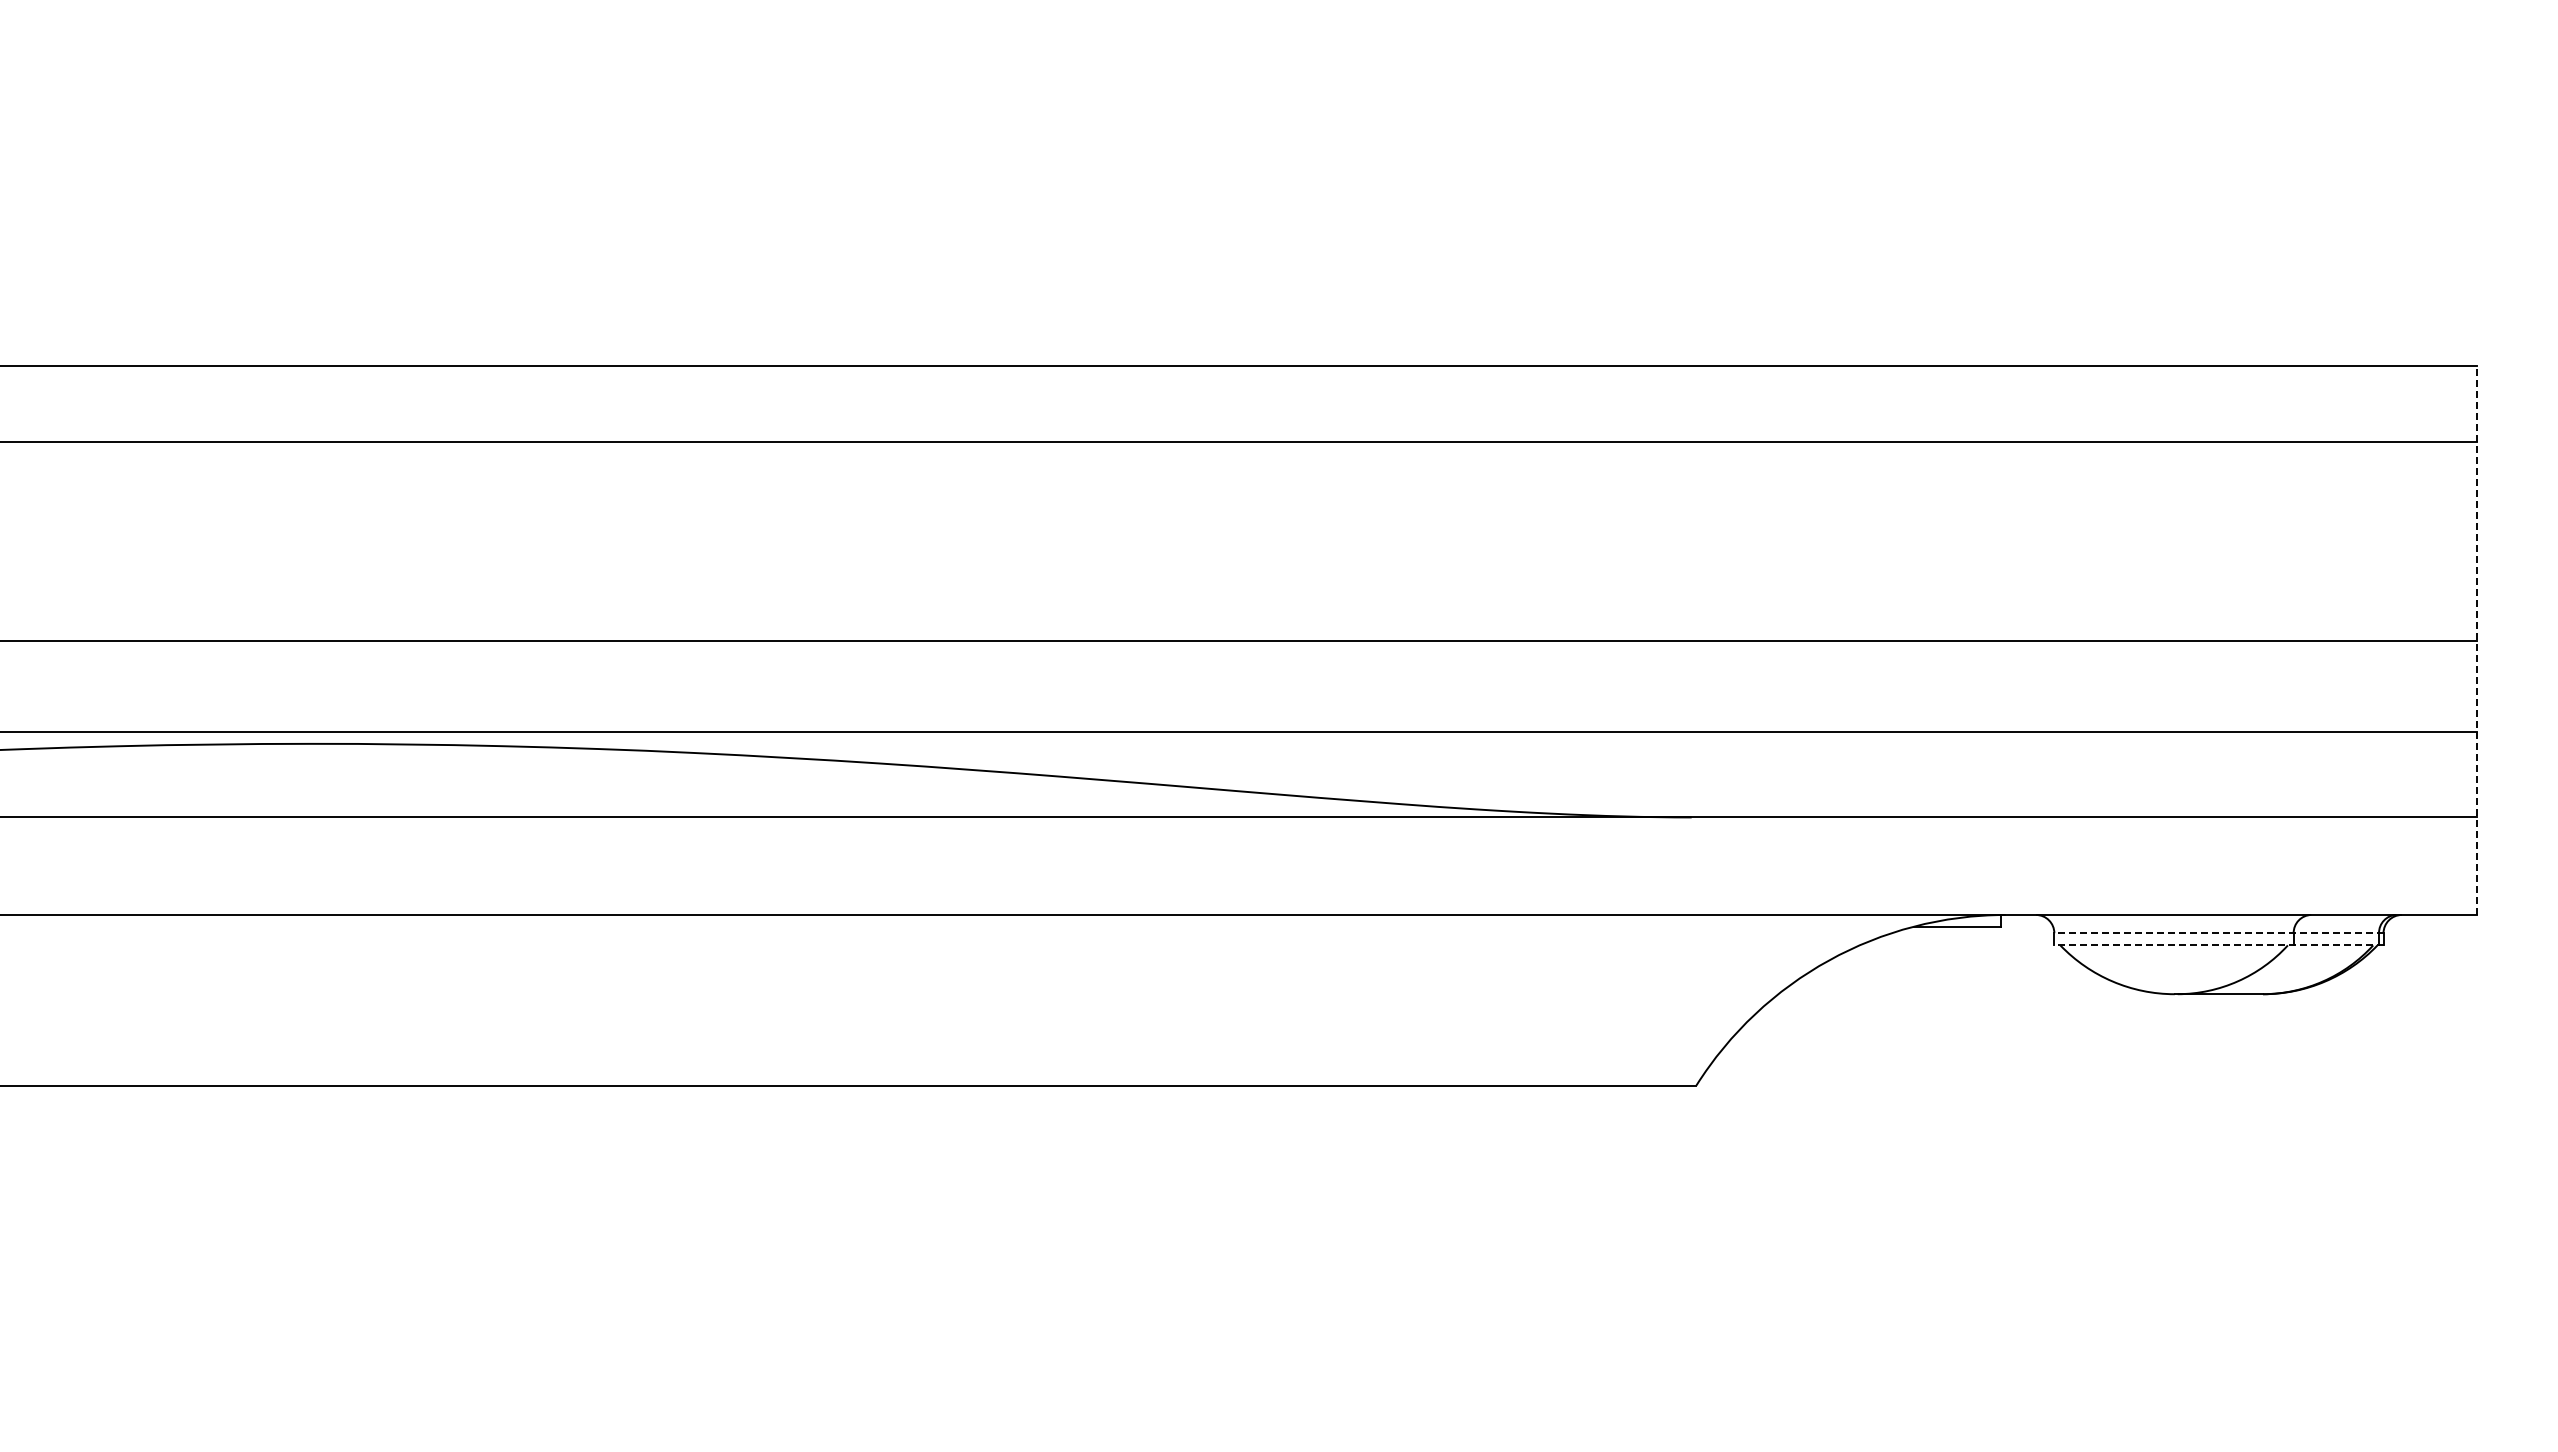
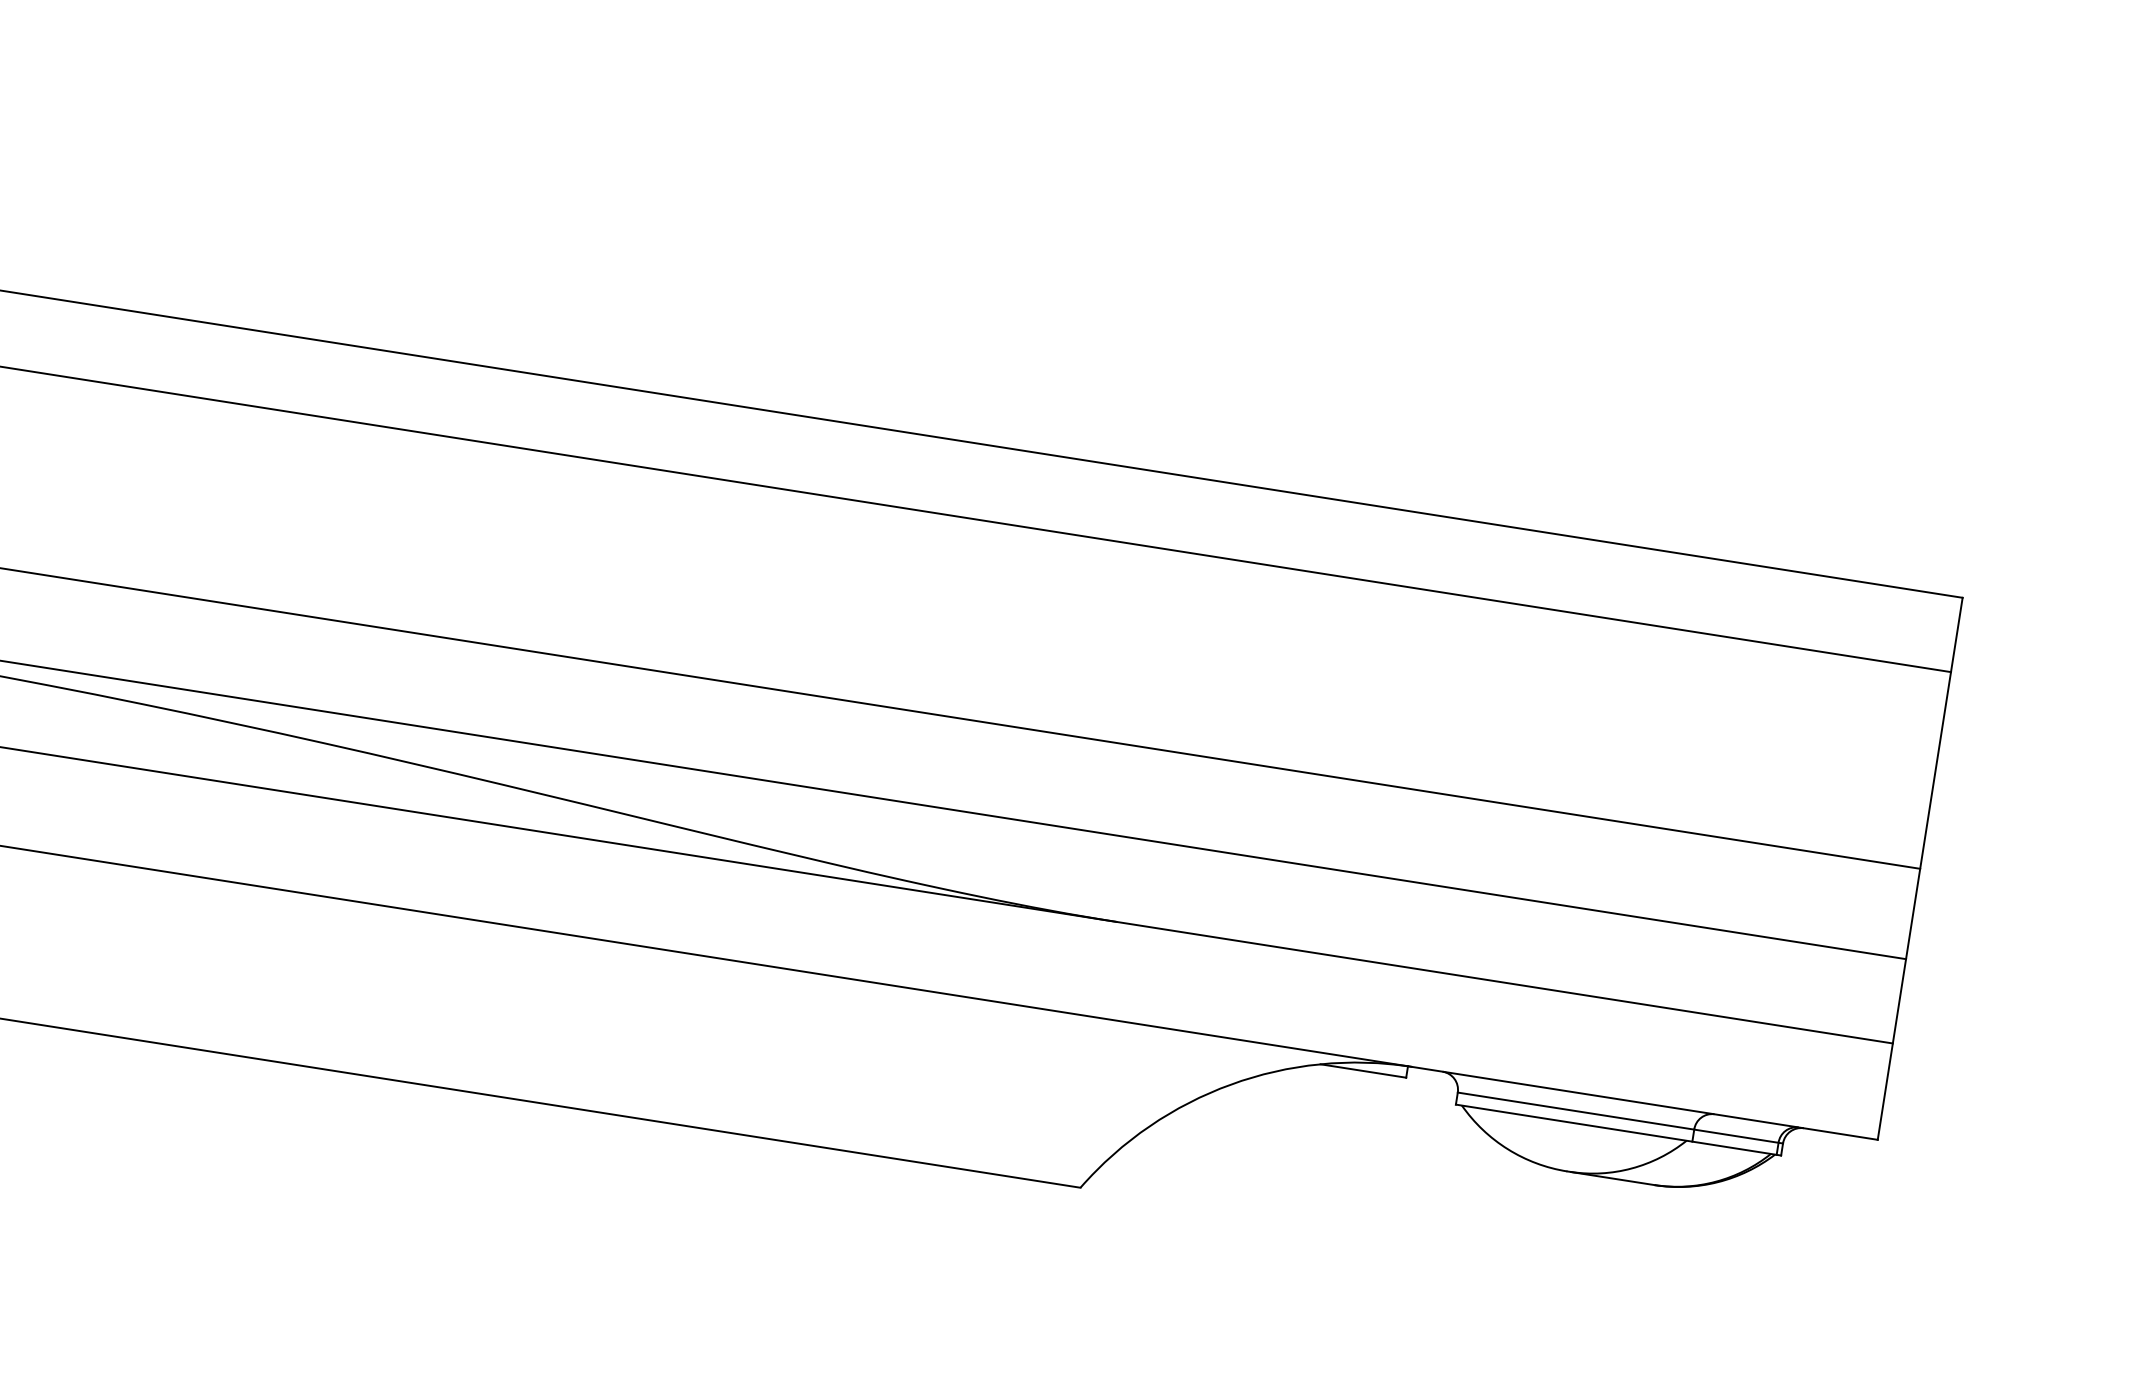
line: (2476, 640) -> (1920, 868), dashed -> solid
line: (2218, 933) -> (1619, 1118), dashed -> solid
line: (2218, 945) -> (1618, 1130), dashed -> solid

